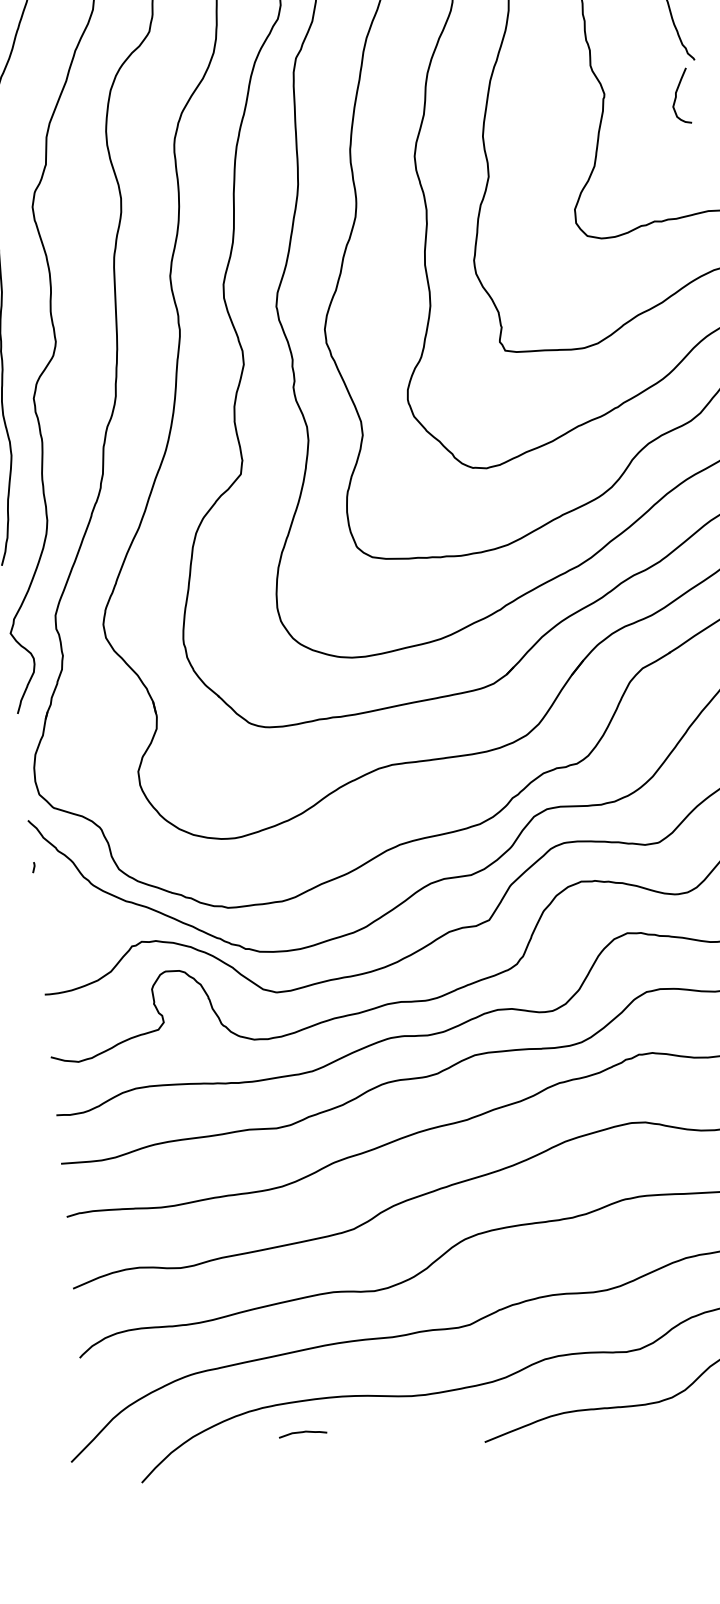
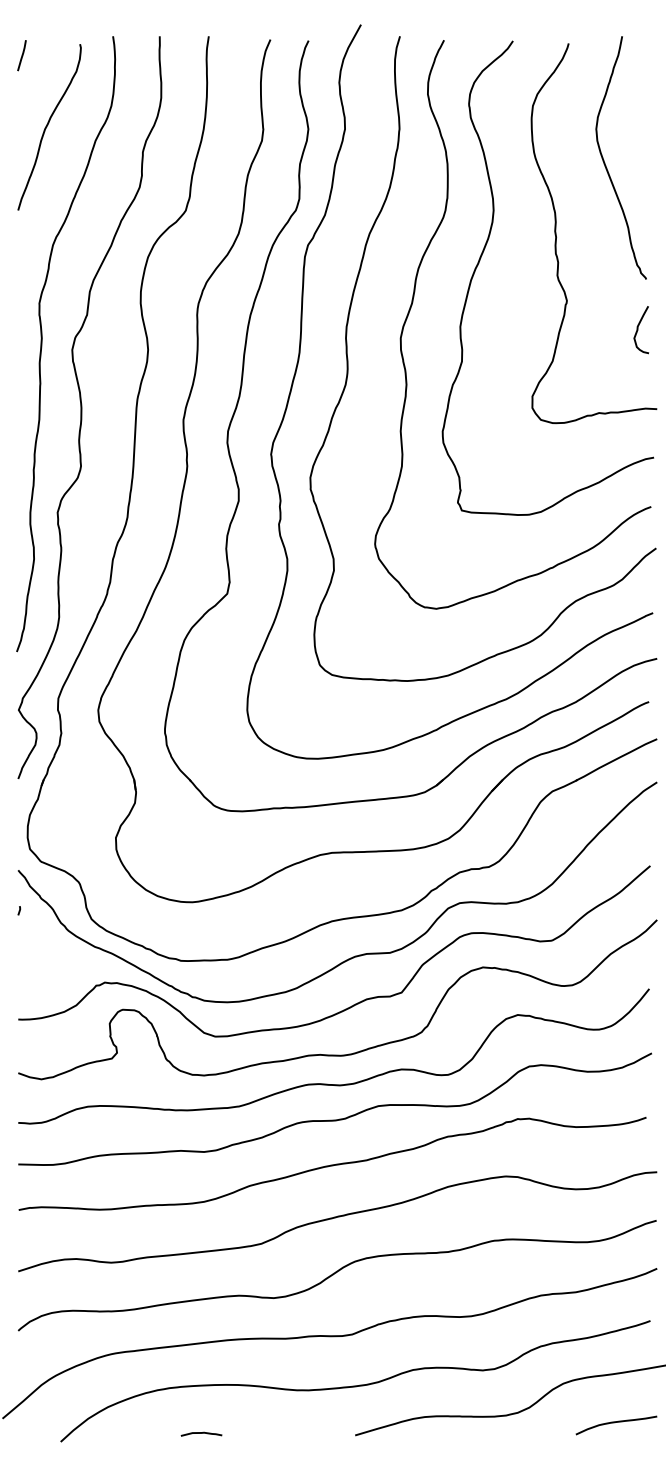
curve: (677, 97) -> (638, 330), moved
curve: (302, 1432) -> (201, 1433), moved

